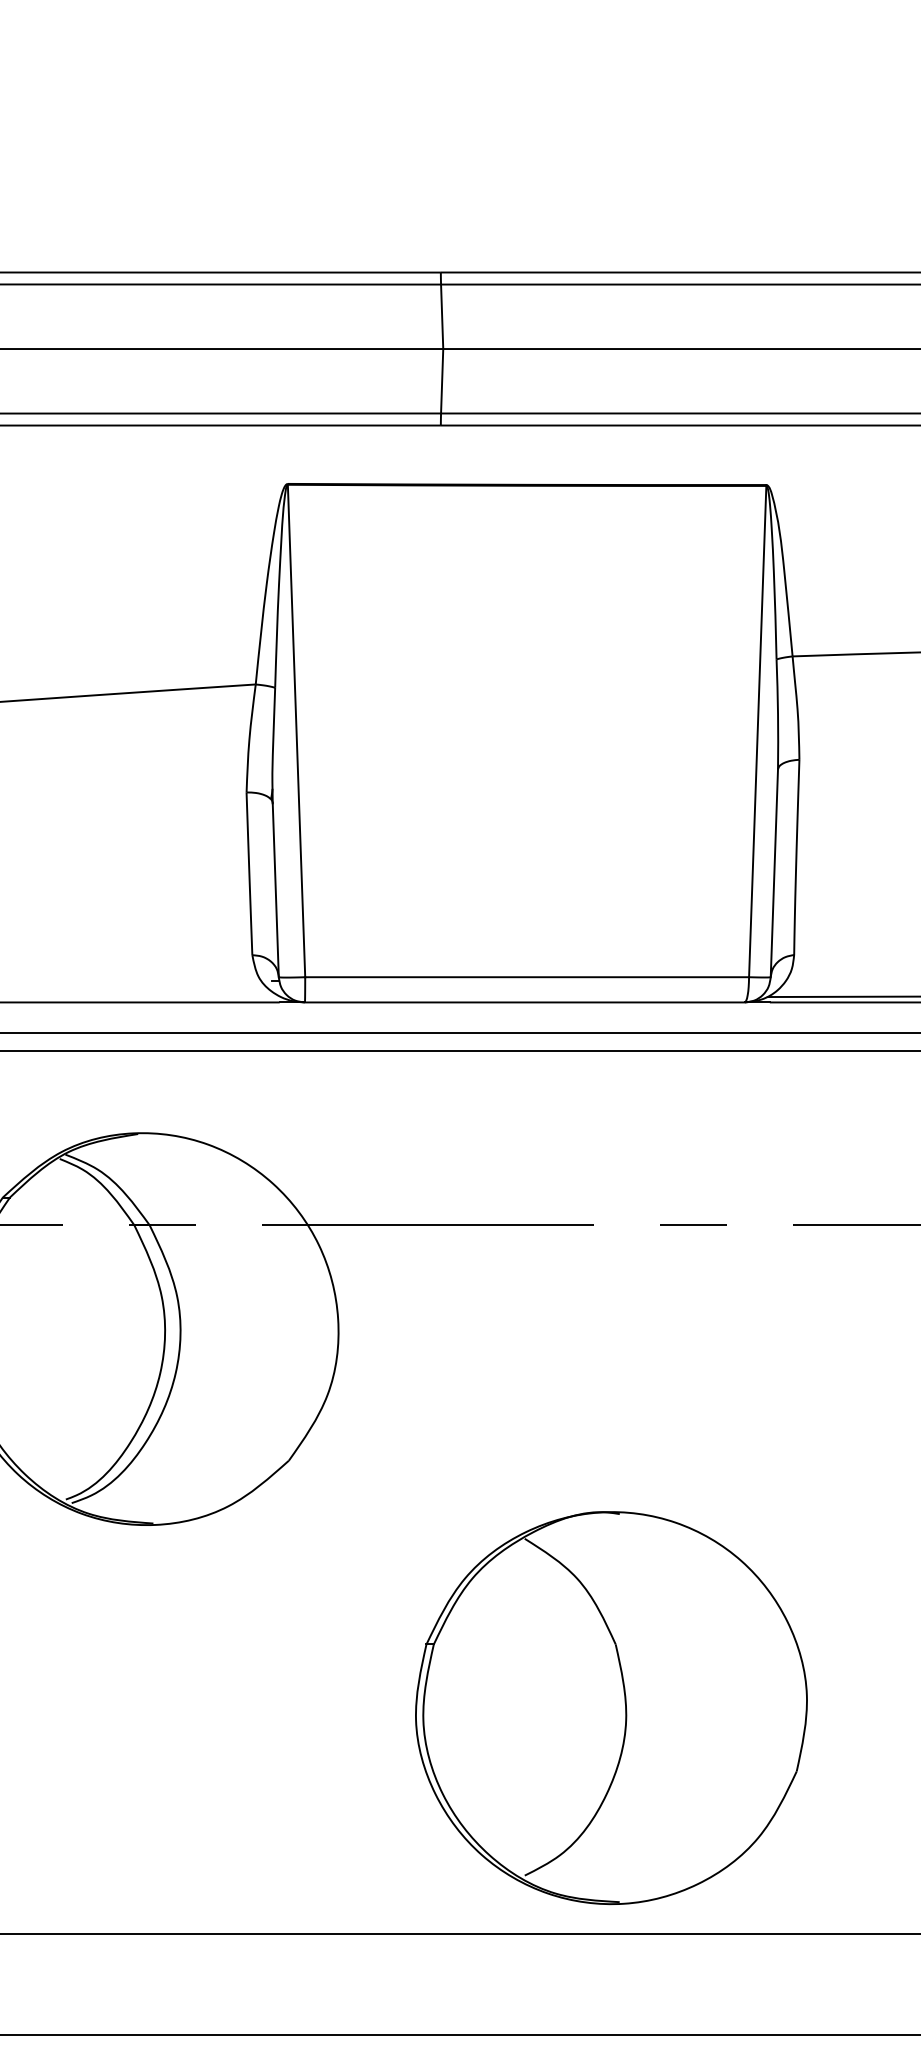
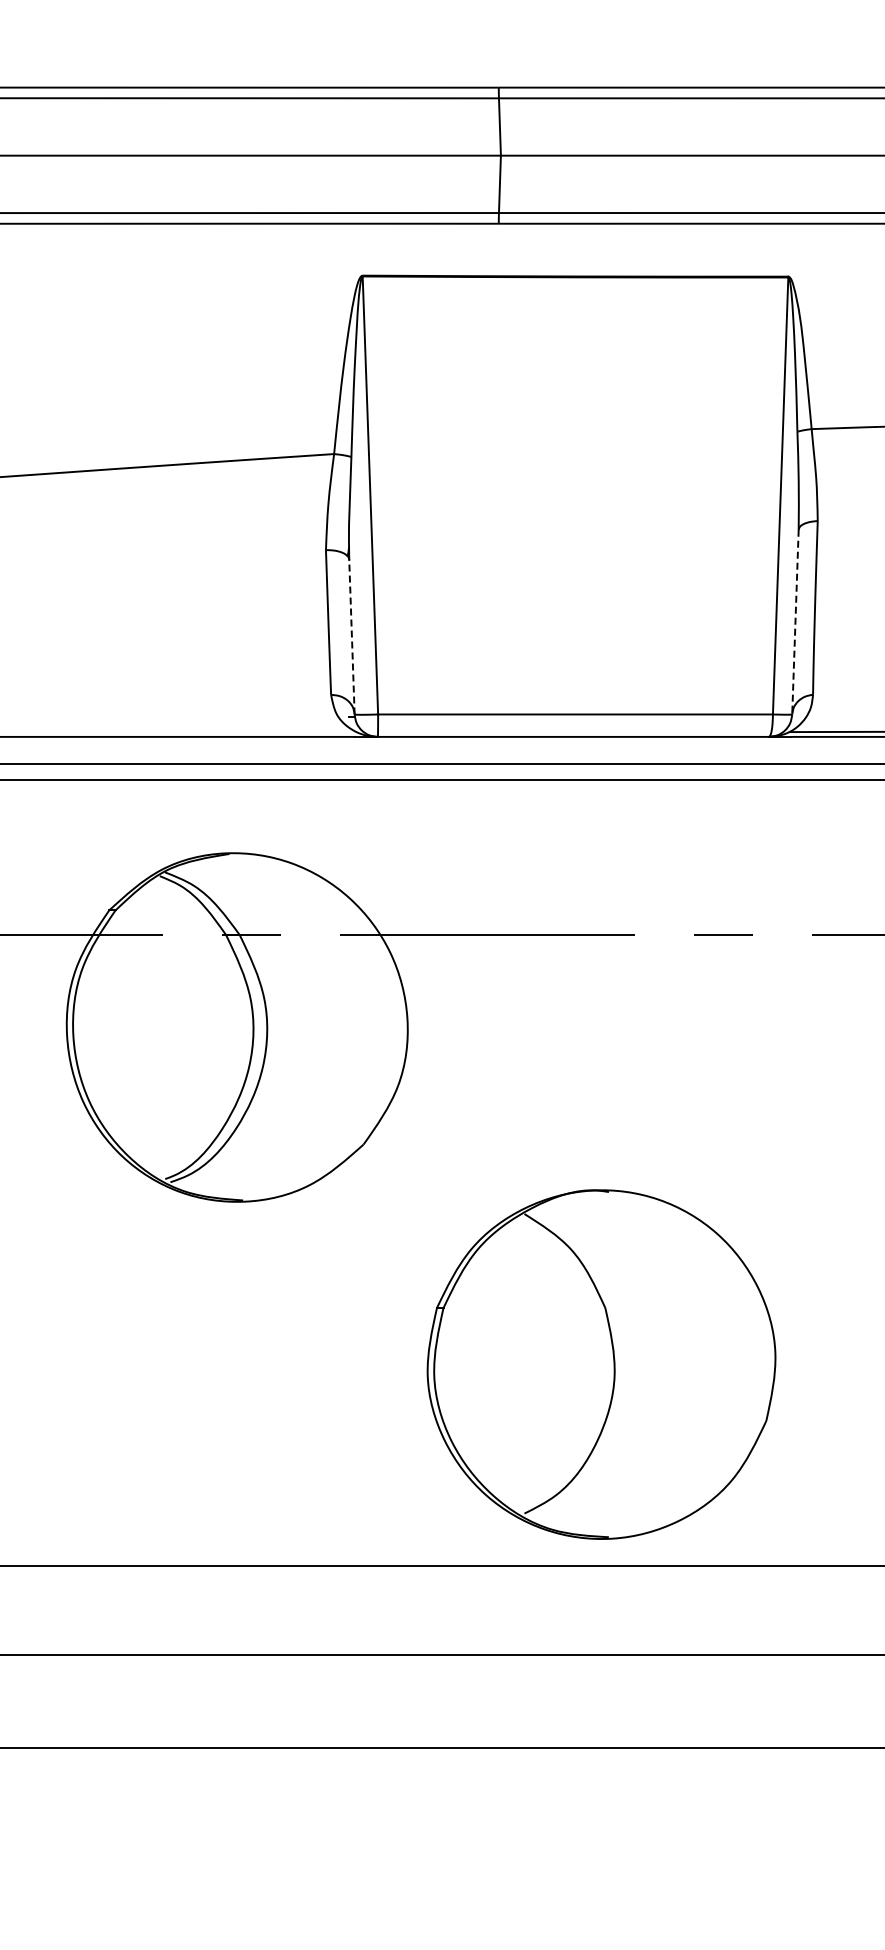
line: (774, 873) -> (795, 622), solid -> dashed
line: (275, 889) -> (351, 636), solid -> dashed
part: (611, 1707) -> (601, 1364), moved

